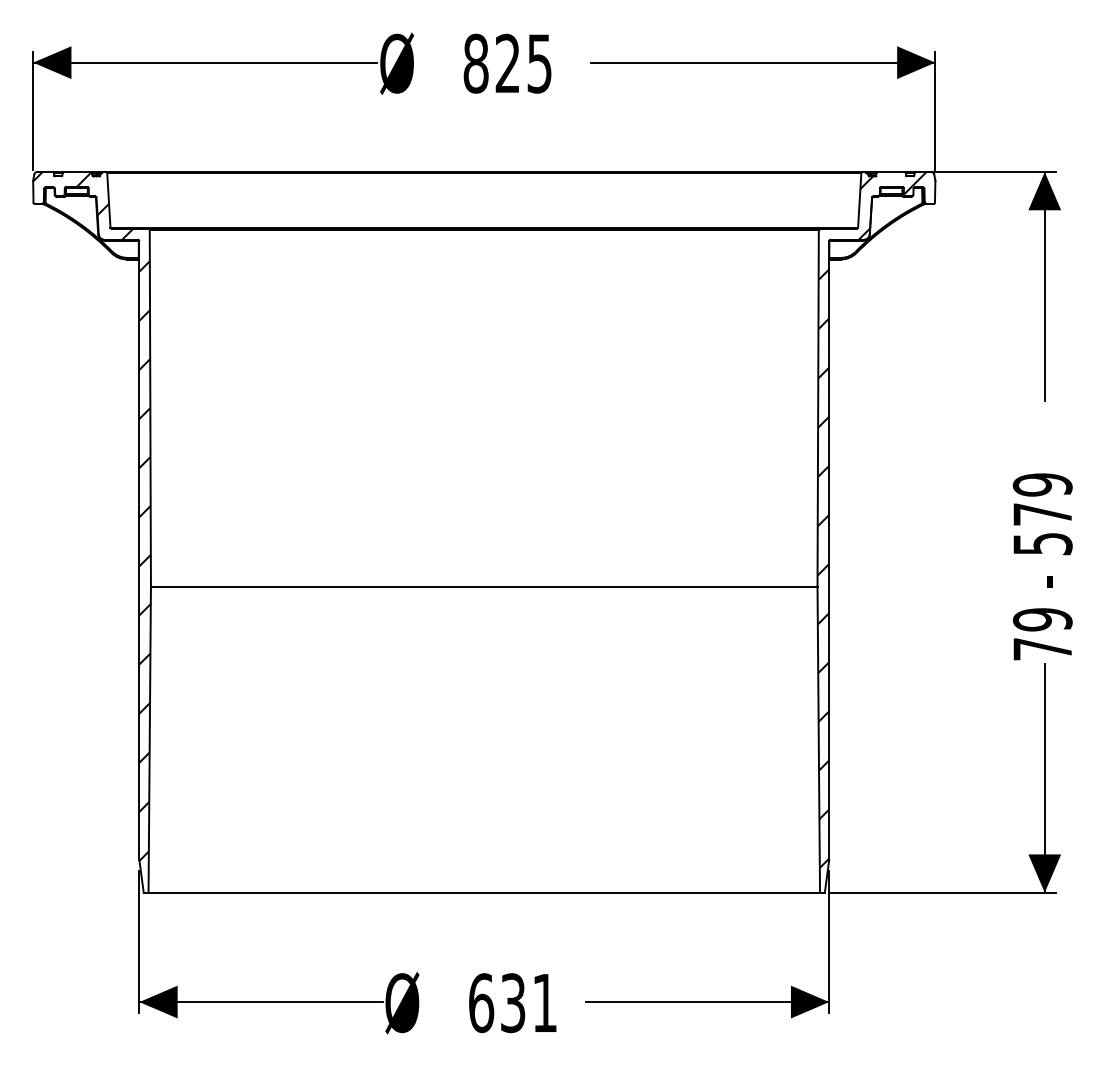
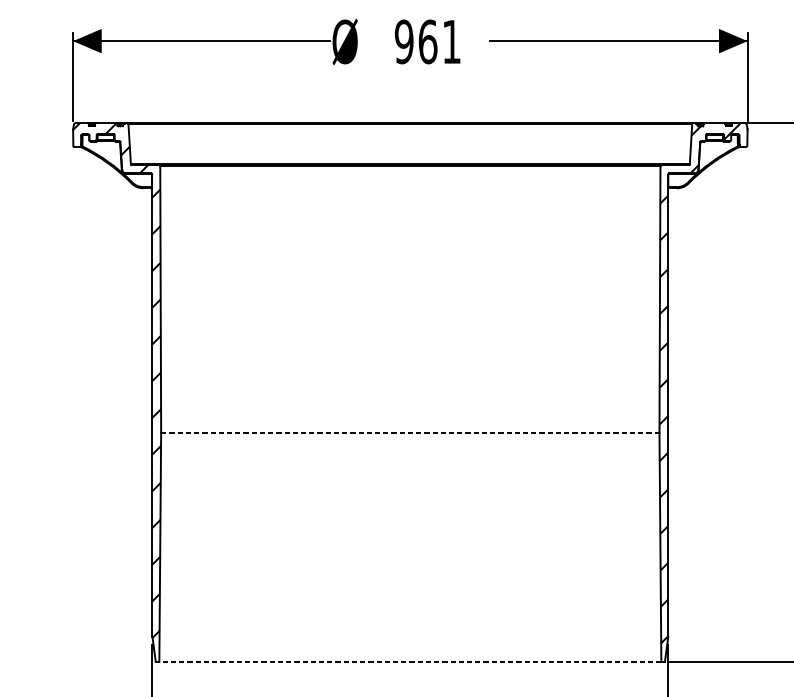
text: (507, 63) -> (427, 41), 825 -> 961
line: (484, 586) -> (410, 432), solid -> dashed
line: (484, 892) -> (410, 661), solid -> dashed

